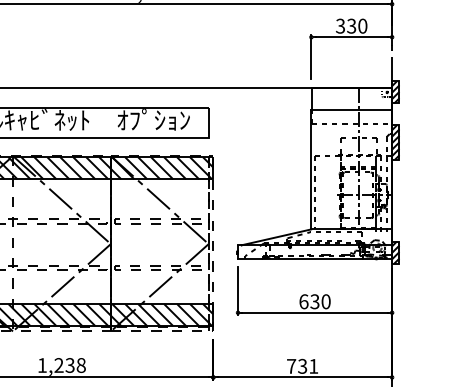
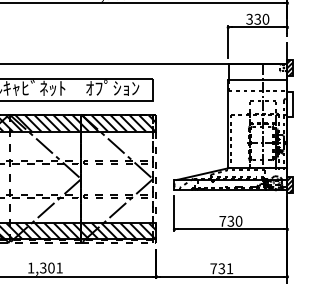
hatch: (394, 142) -> (289, 104), removed
text: (303, 300) -> (222, 220), 630 -> 730
text: (70, 364) -> (51, 267), 1,238 -> 1,301

